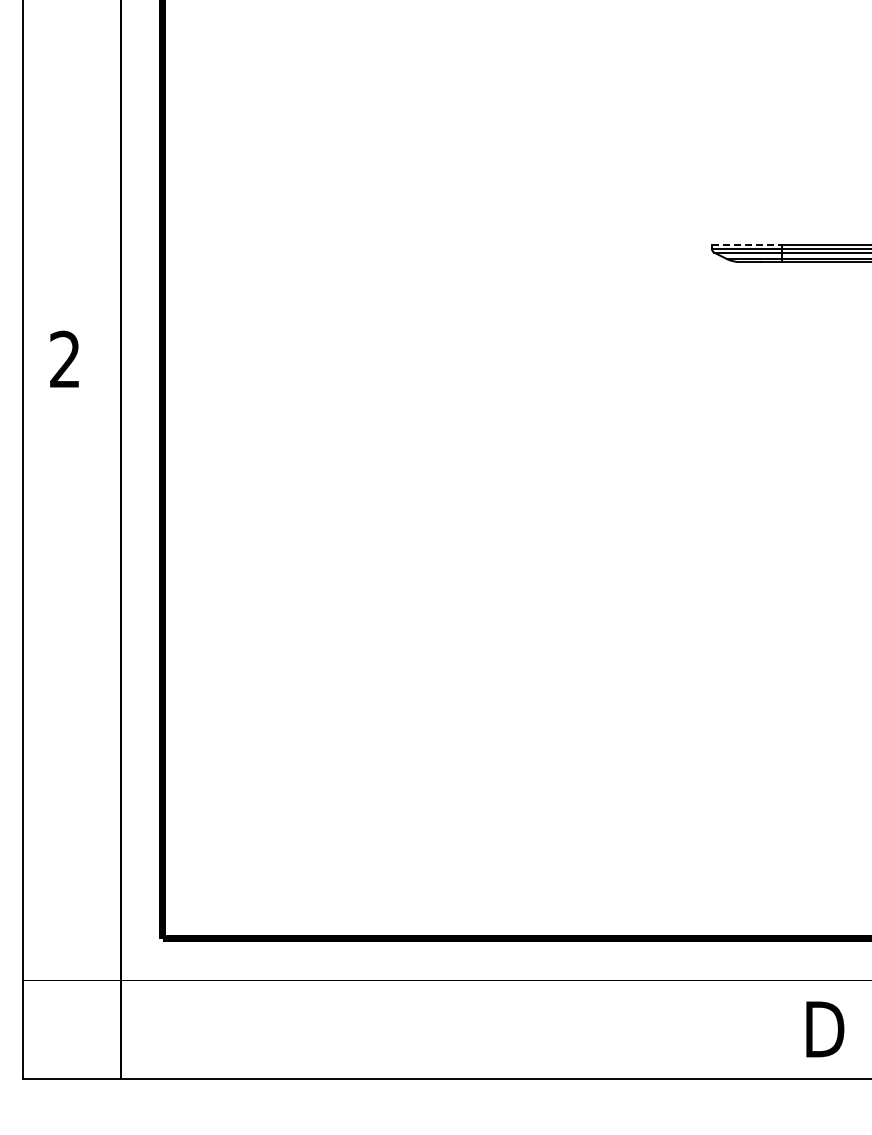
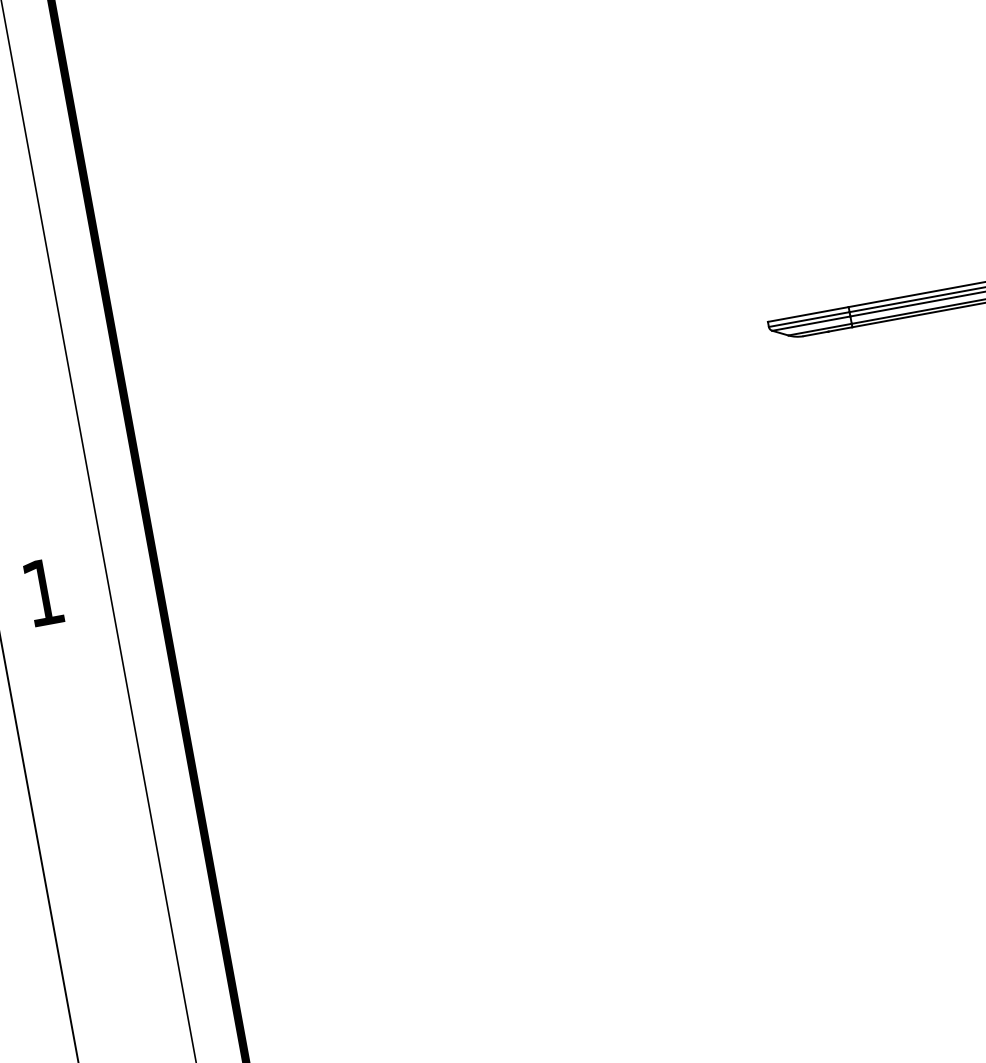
line: (746, 244) -> (807, 314), dashed -> solid
text: (64, 358) -> (42, 591), 2 -> 1

